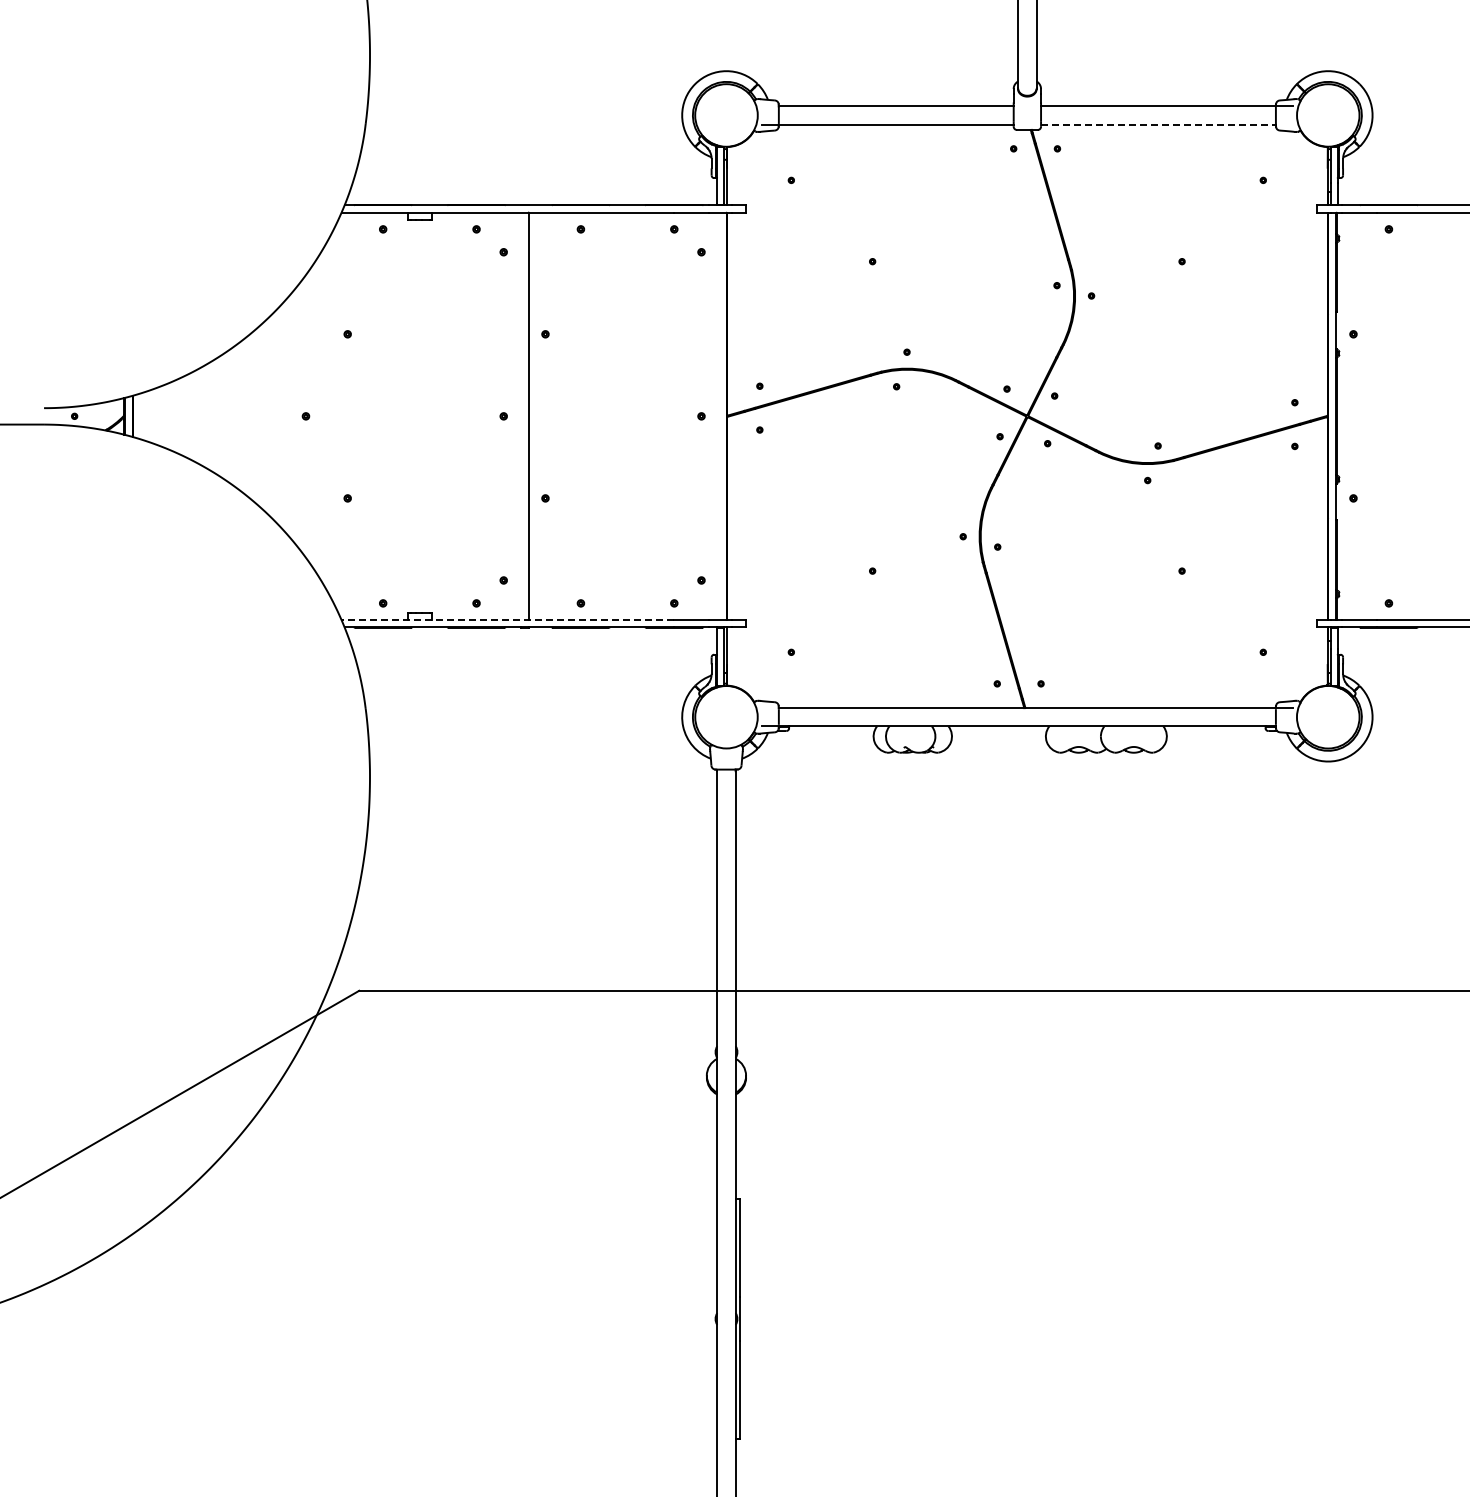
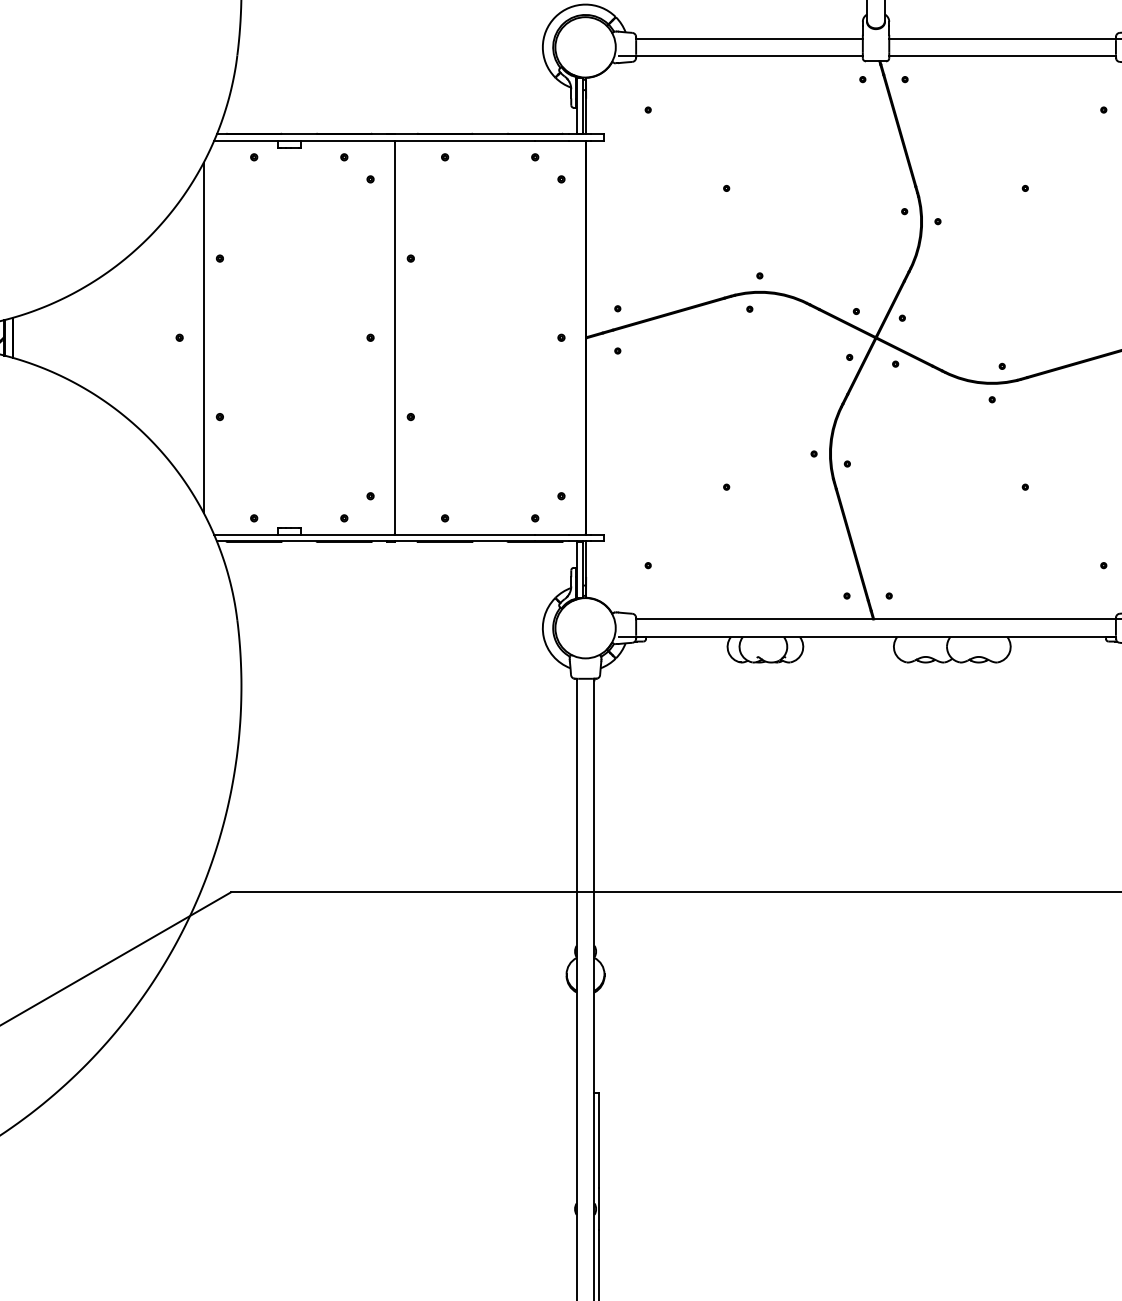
line: (1158, 124) -> (1002, 56), dashed -> solid
line: (330, 415) -> (203, 336), added
line: (507, 620) -> (374, 534), dashed -> solid

